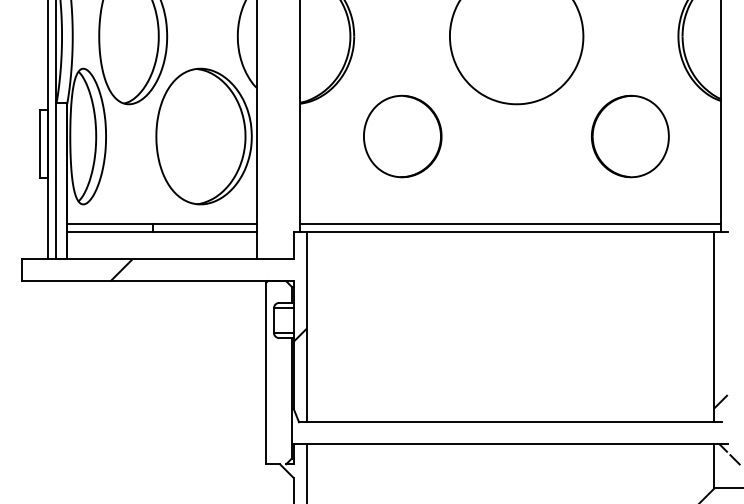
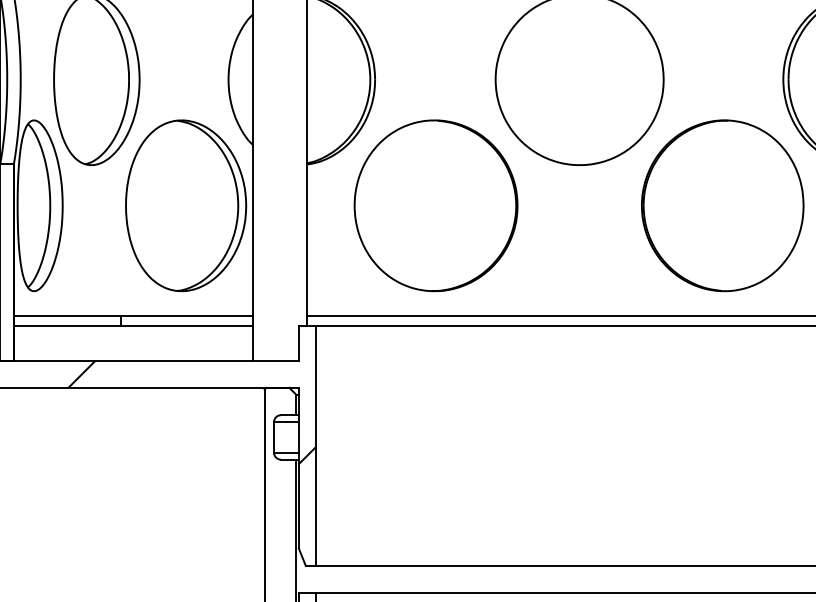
part: (402, 136) -> (435, 205), size x1.67
part: (630, 136) -> (722, 205), size x1.67

